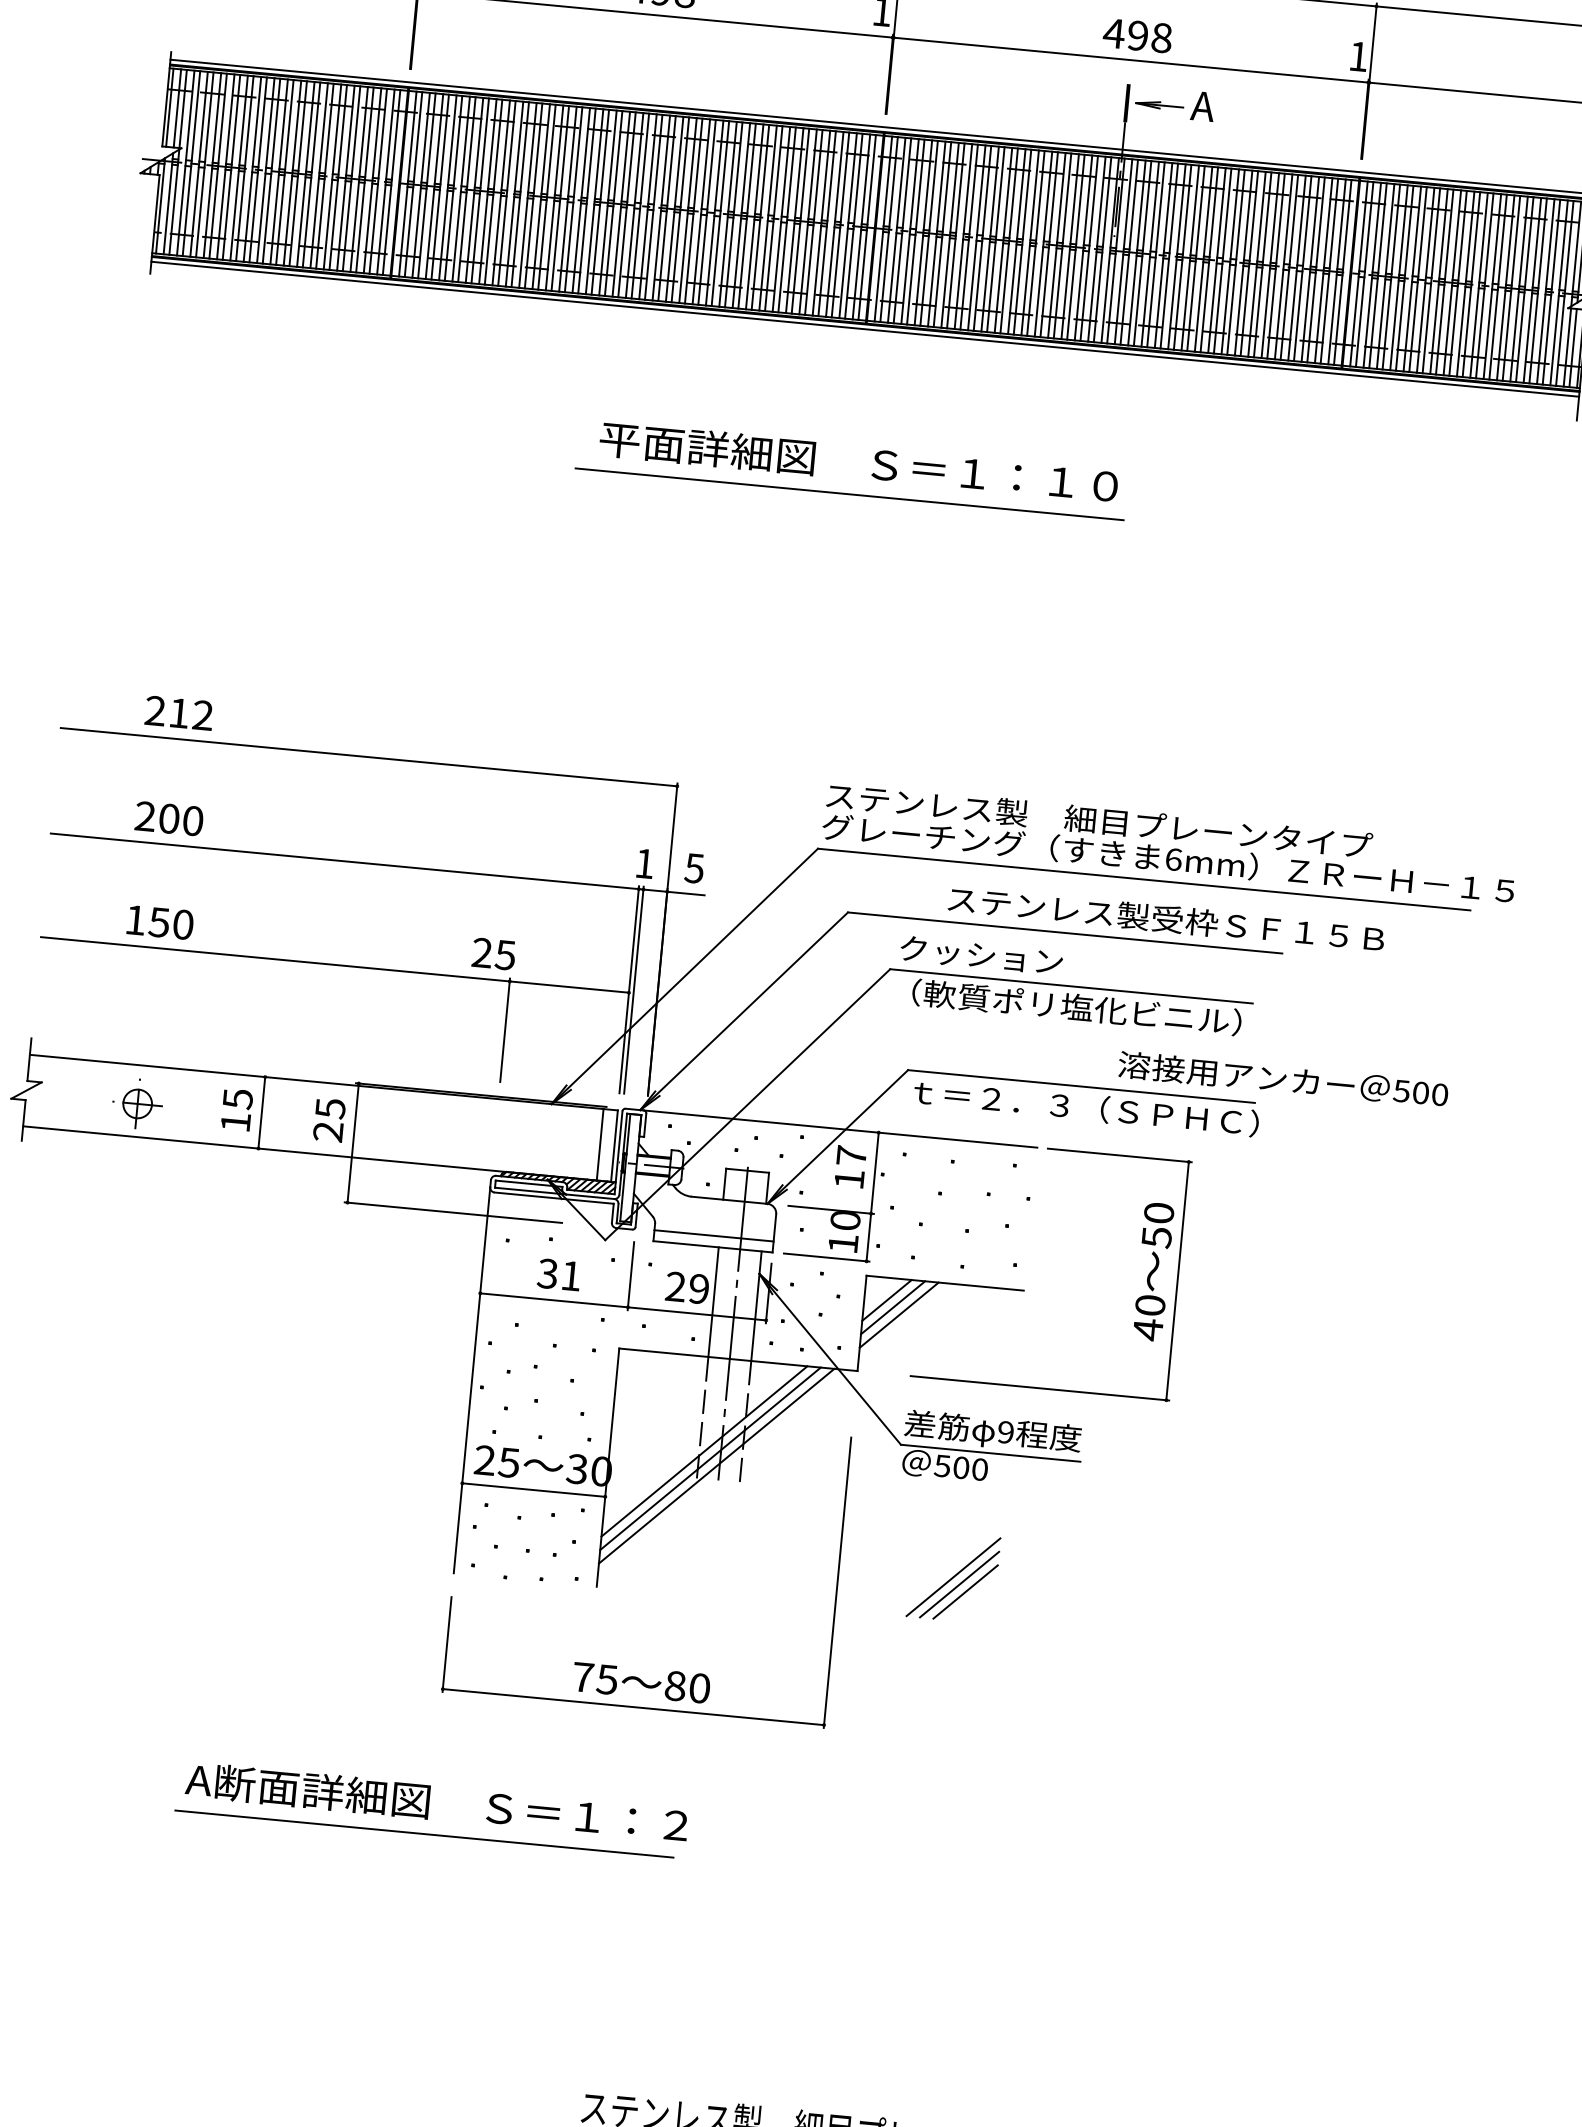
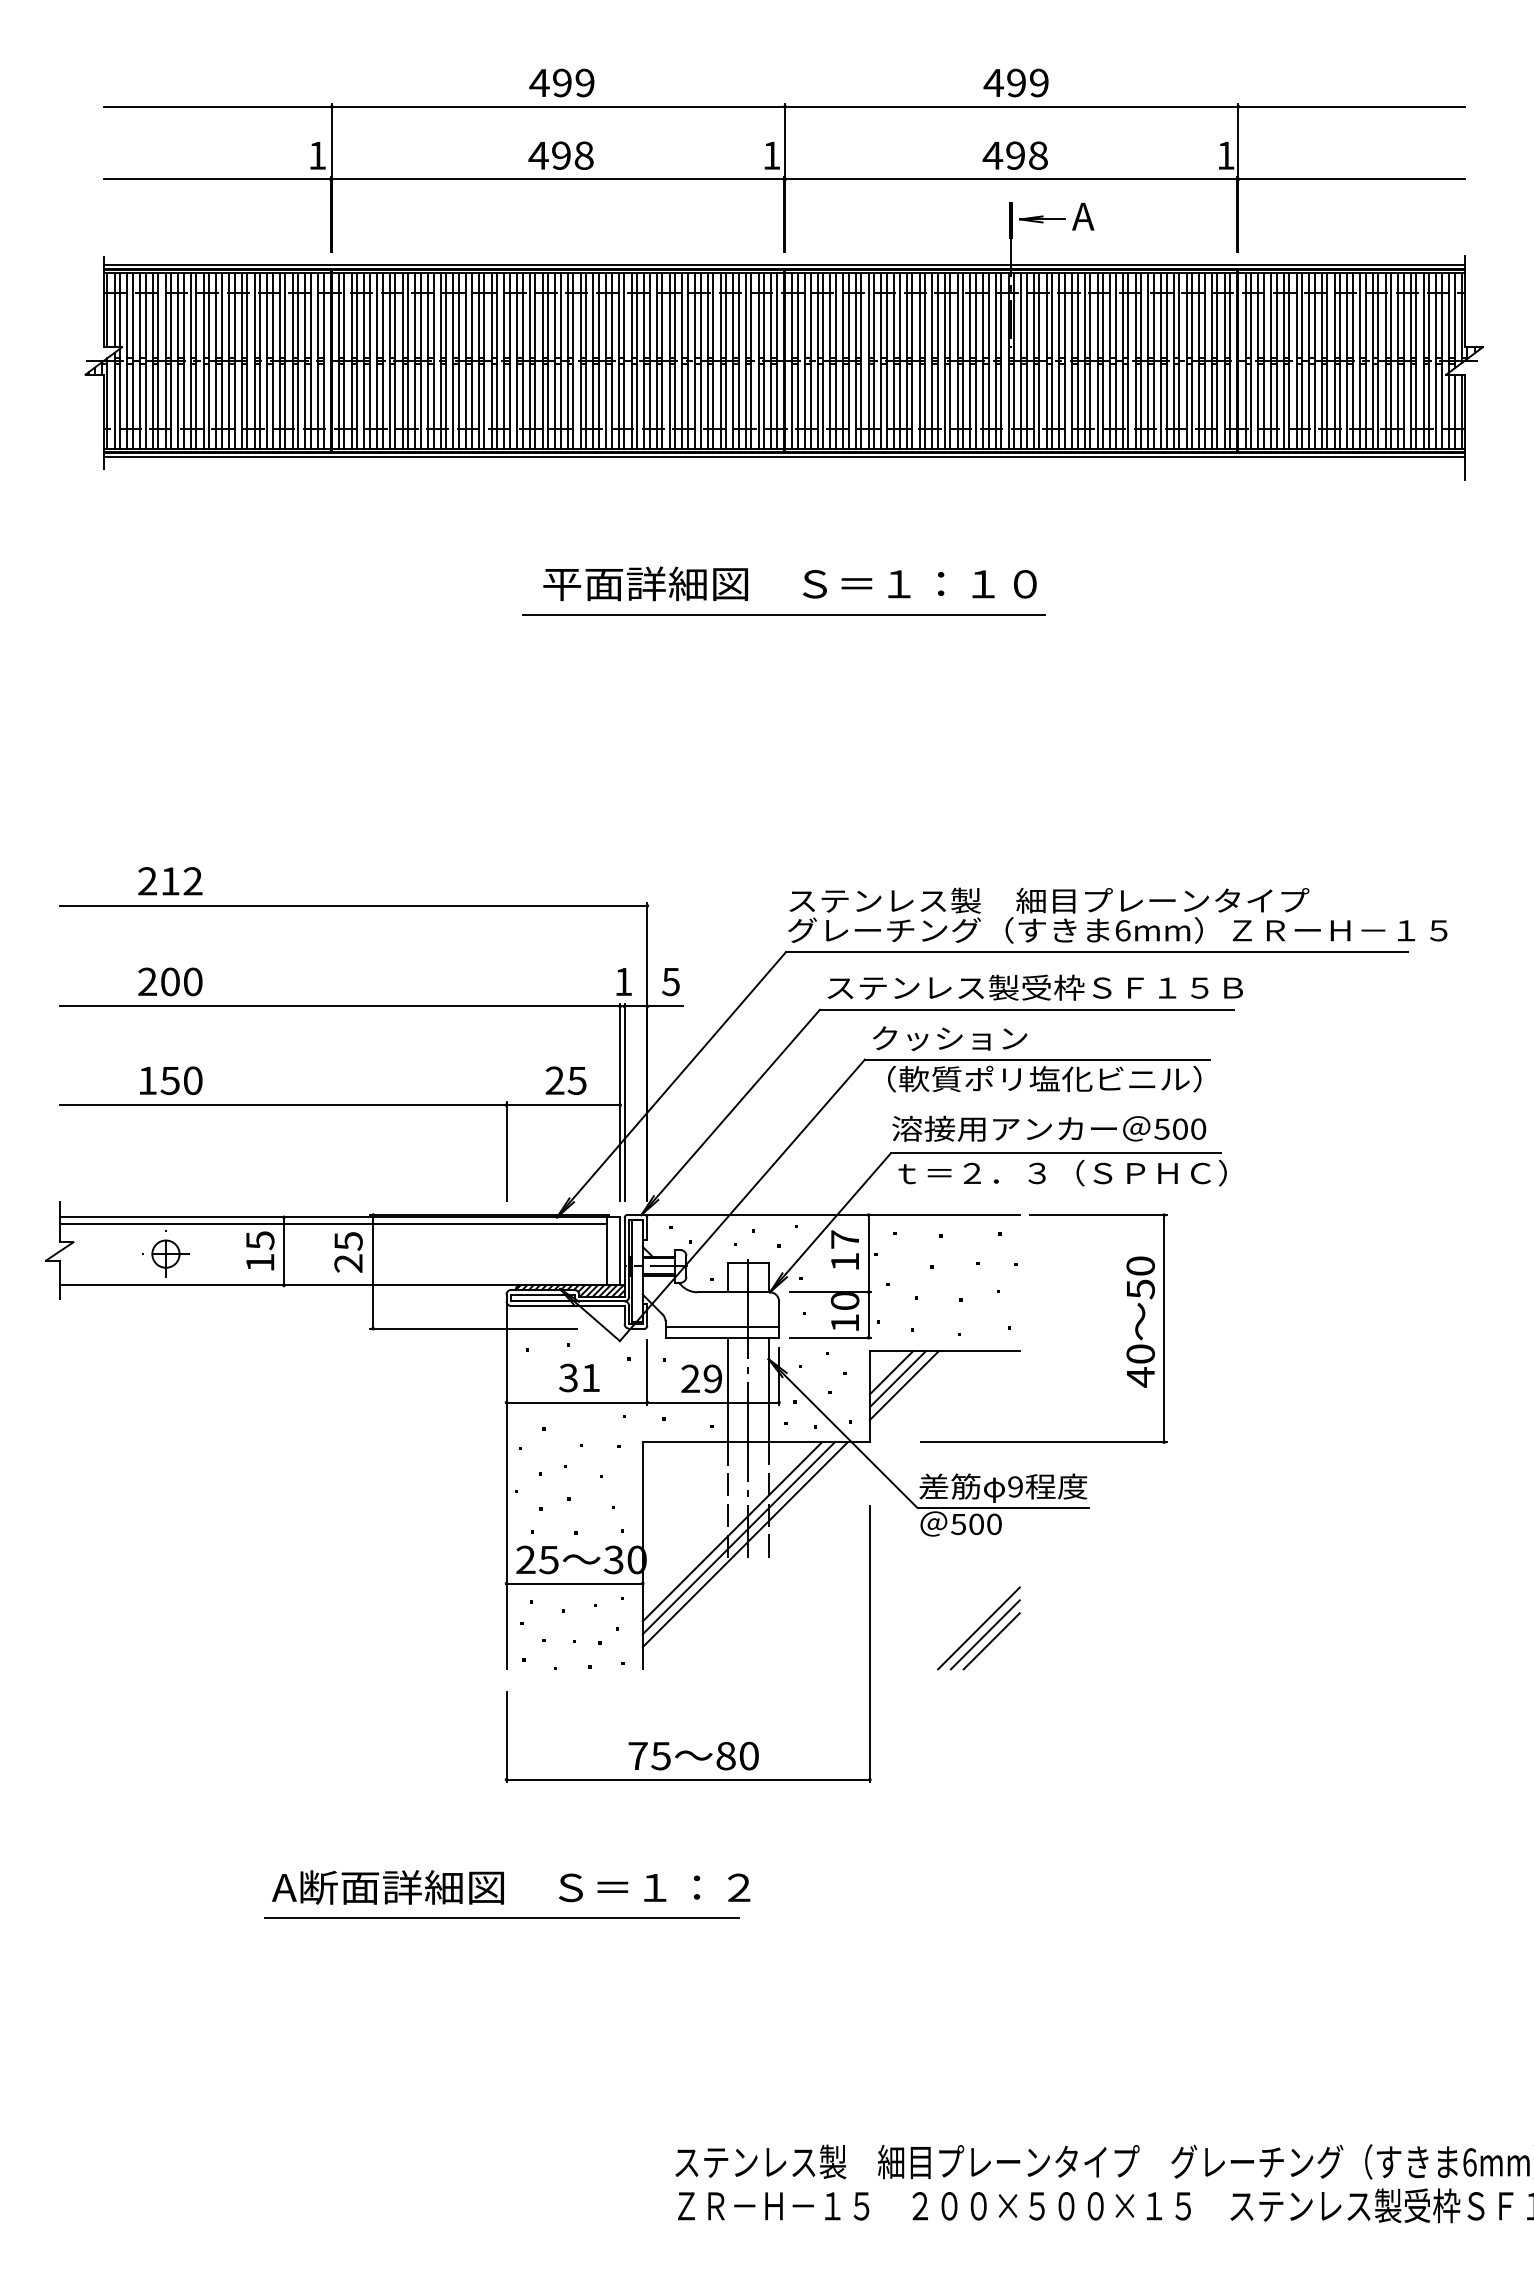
text: (1165, 918) -> (1034, 987), moved
text: (493, 953) -> (565, 1080), moved
text: (1283, 1079) -> (1049, 1128), moved
line: (315, 1088) -> (332, 1223), added

